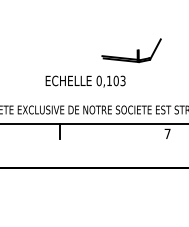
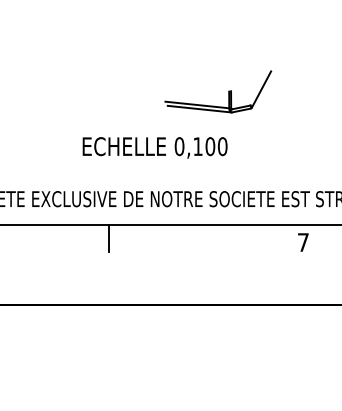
part: (131, 50) -> (218, 91), moved
text: (122, 80) -> (221, 145), 0,103 -> 0,100

